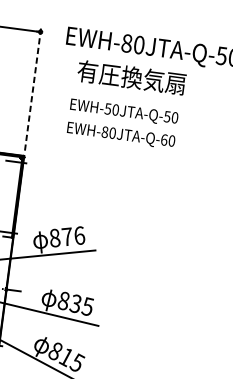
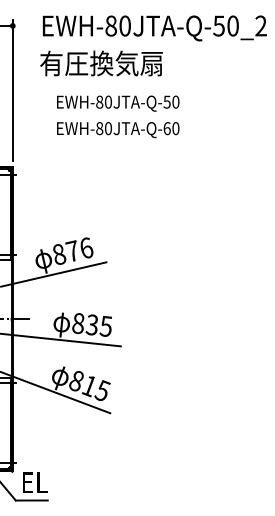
text: (131, 77) -> (101, 63), moved
line: (32, 88) -> (12, 90), dashed -> solid
text: (107, 108) -> (99, 101), EWH-50JTA-Q-50 -> EWH-80JTA-Q-50

